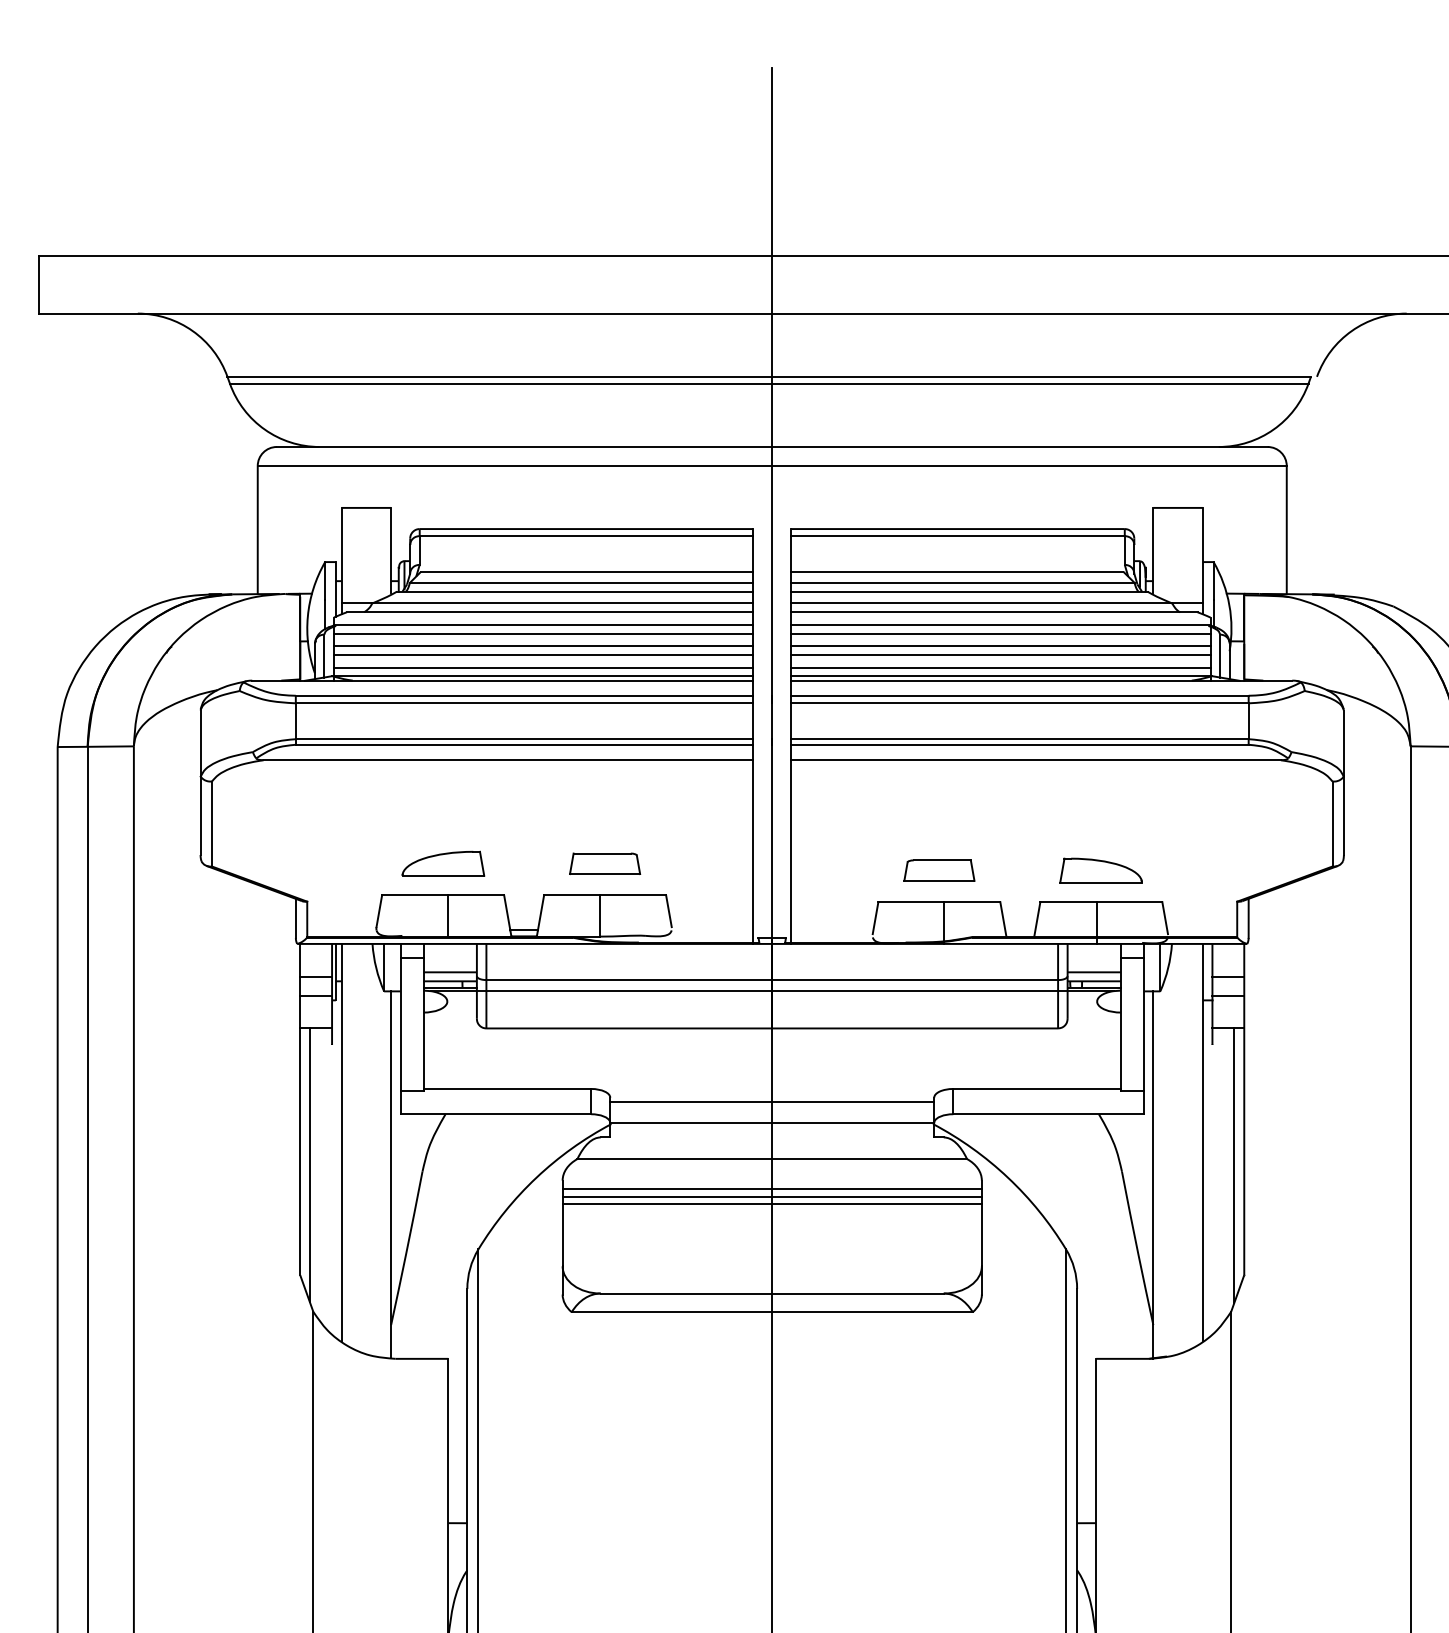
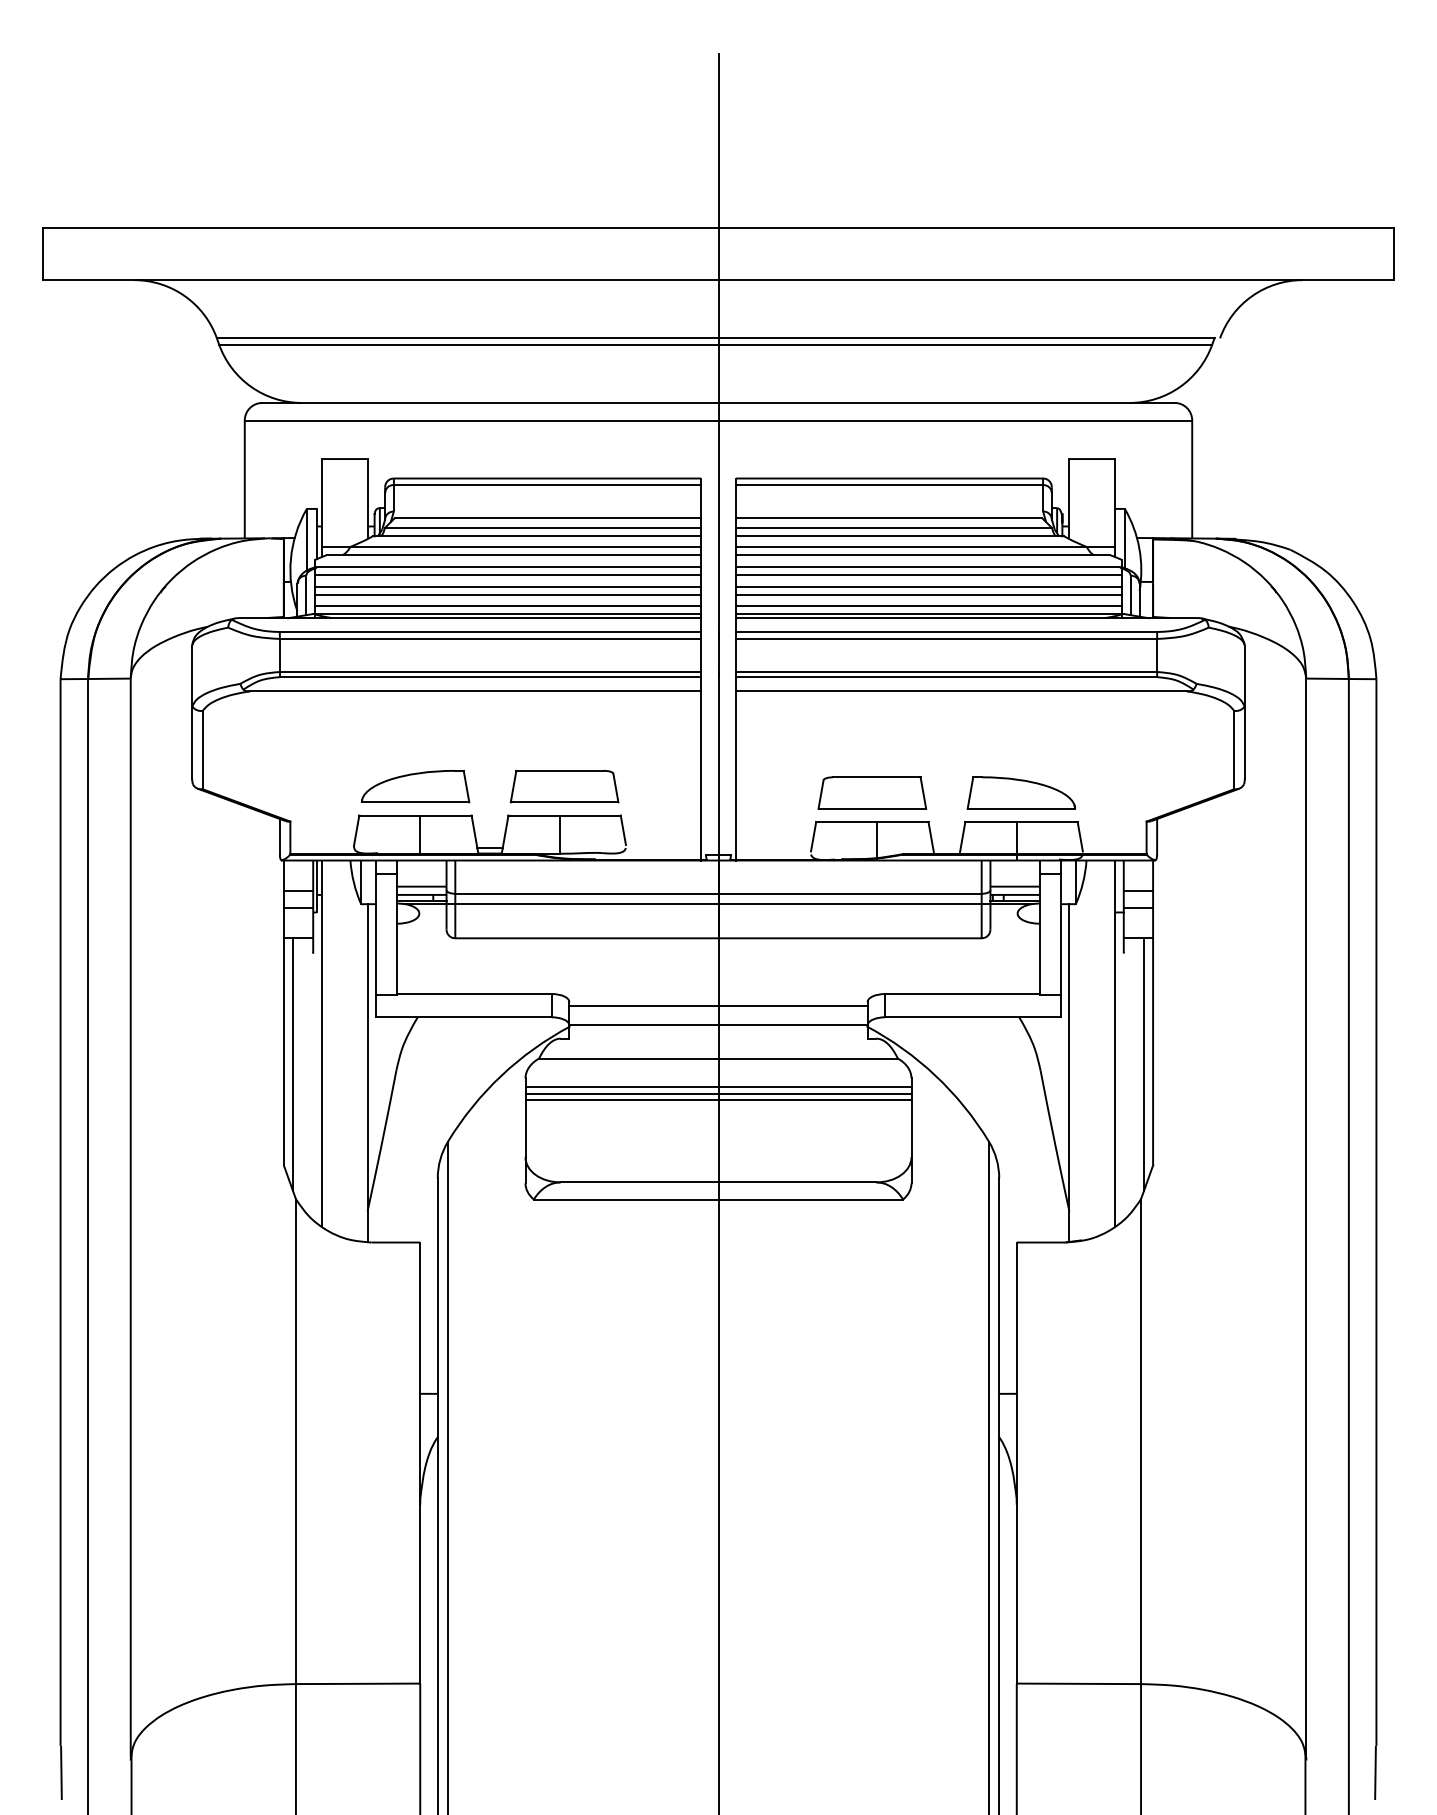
part: (443, 863) -> (415, 786), size x1.43
part: (604, 863) -> (564, 786), size x1.67
part: (939, 870) -> (872, 792), size x1.67
part: (1100, 870) -> (1020, 792), size x1.43

